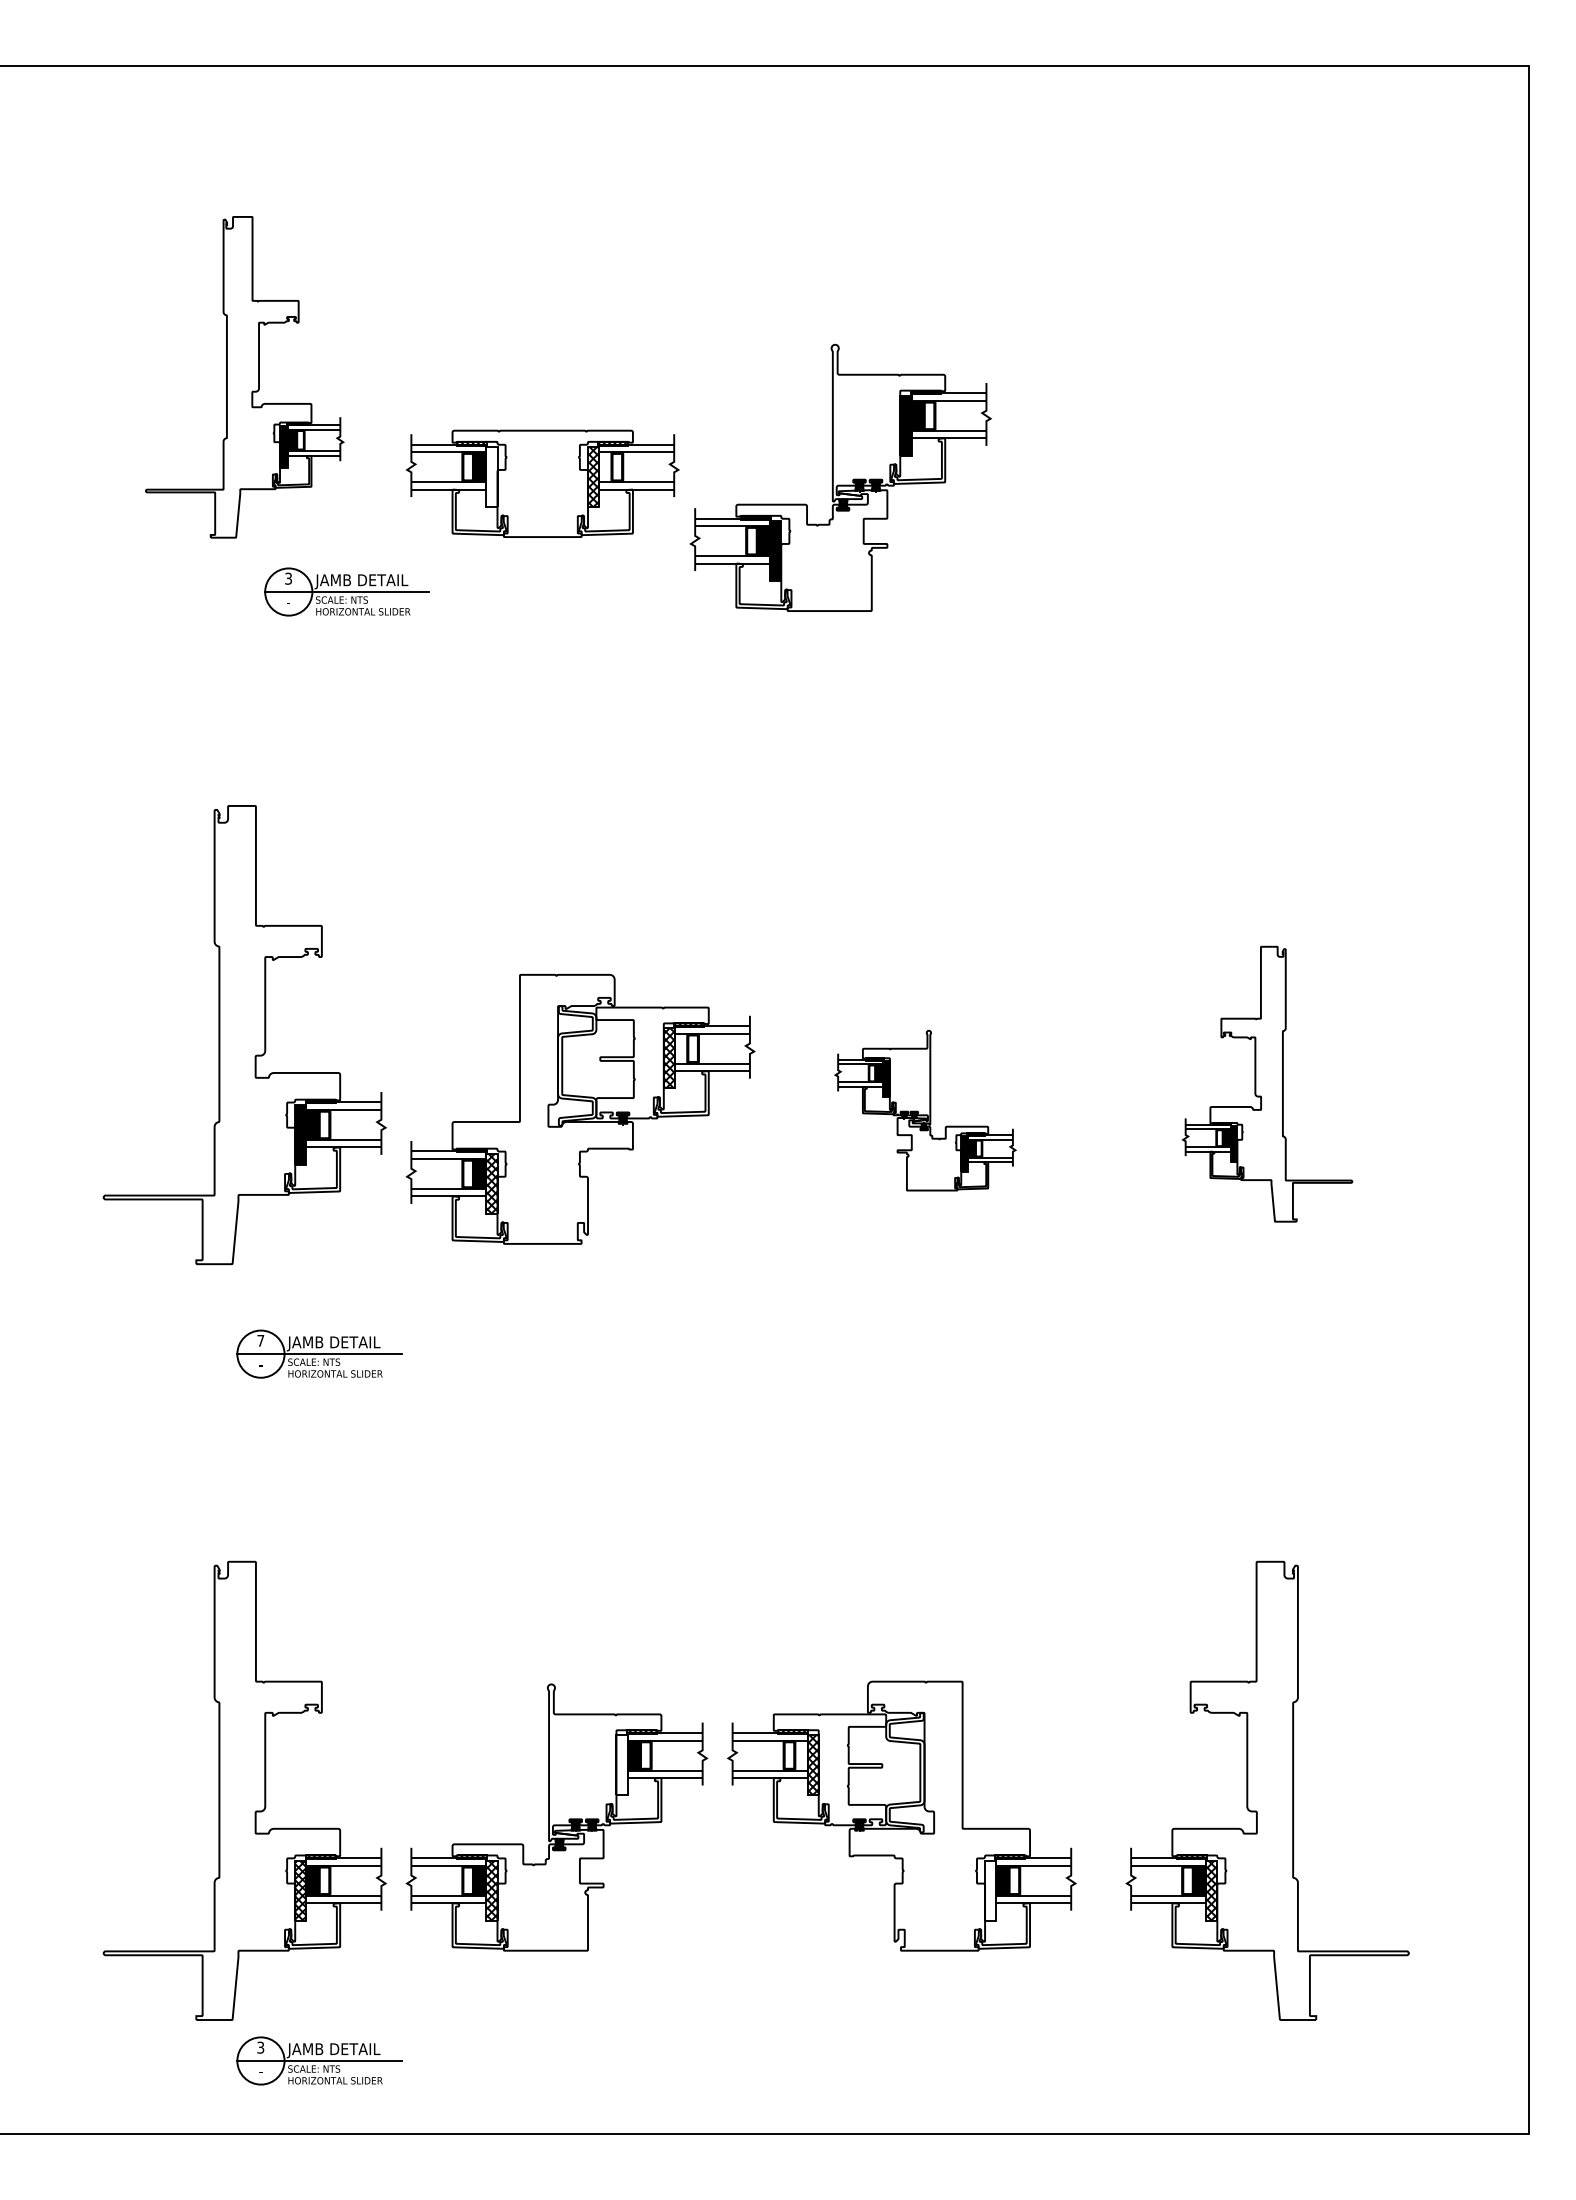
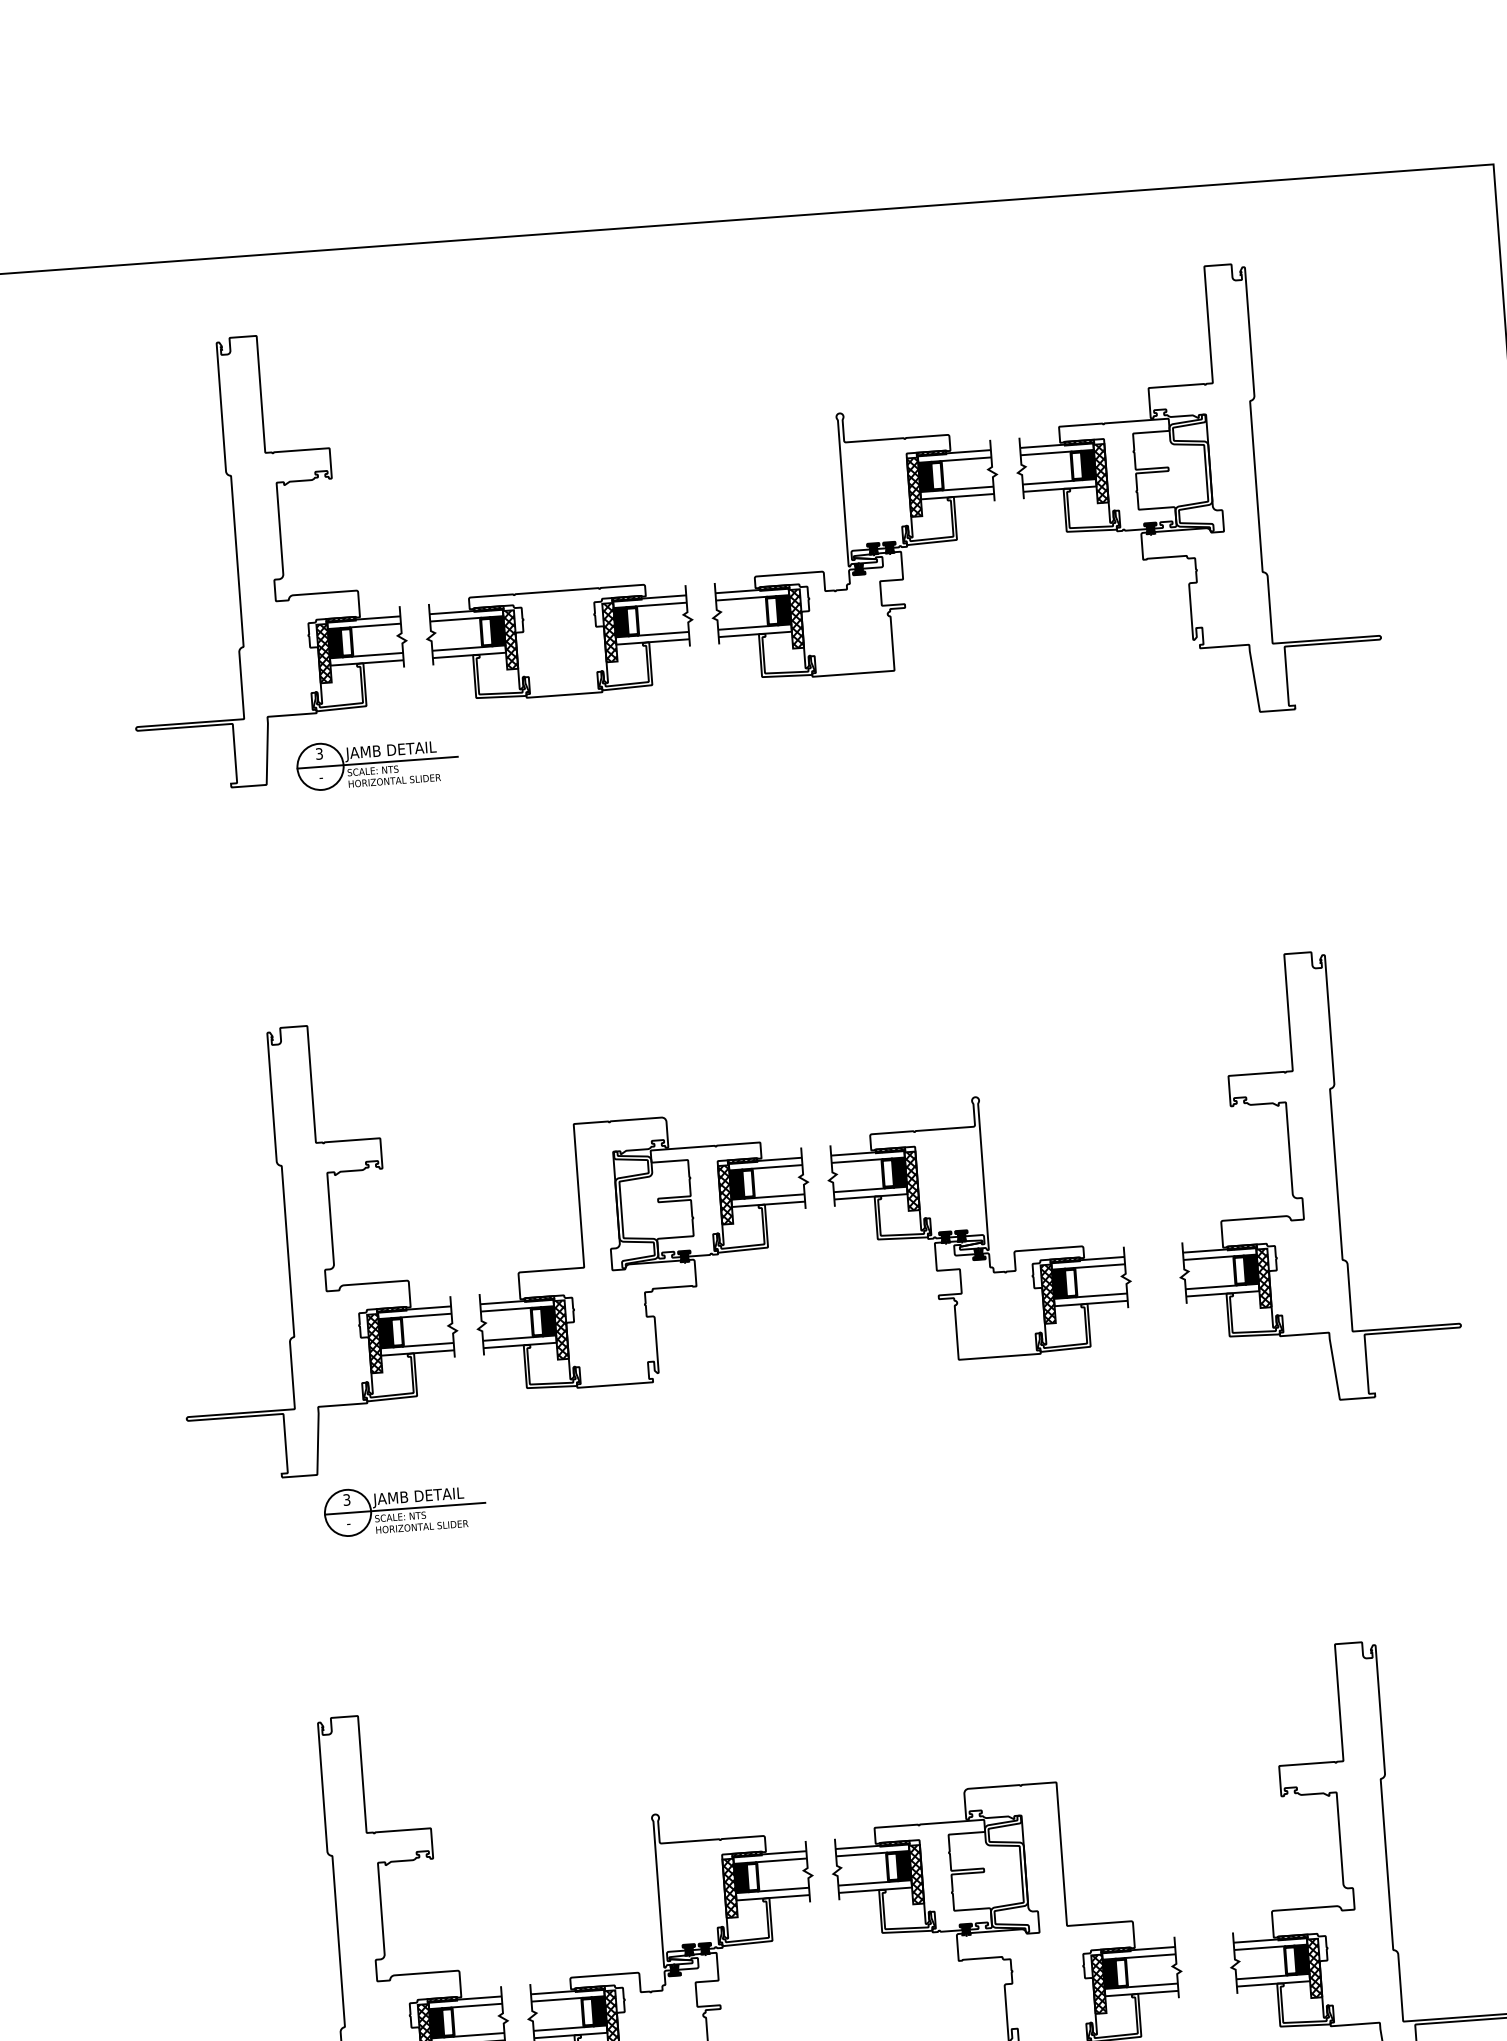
part: (244, 377) -> (261, 560), size x1.43
part: (1199, 377) -> (1194, 492), added
fill: (605, 467) -> (620, 622), added
hatch: (491, 476) -> (510, 639), added
part: (840, 477) -> (854, 542), moved
part: (244, 1035) -> (312, 1250), moved
fill: (681, 1048) -> (736, 1184), added
part: (1267, 1084) -> (1311, 1177), size x1.67
part: (925, 1110) -> (979, 1227), size x1.67
text: (260, 1340) -> (346, 1499), 7 -> 3
fill: (800, 1755) -> (903, 1866), added
hatch: (621, 1765) -> (729, 1888), added
hatch: (990, 1890) -> (1098, 1984), added

